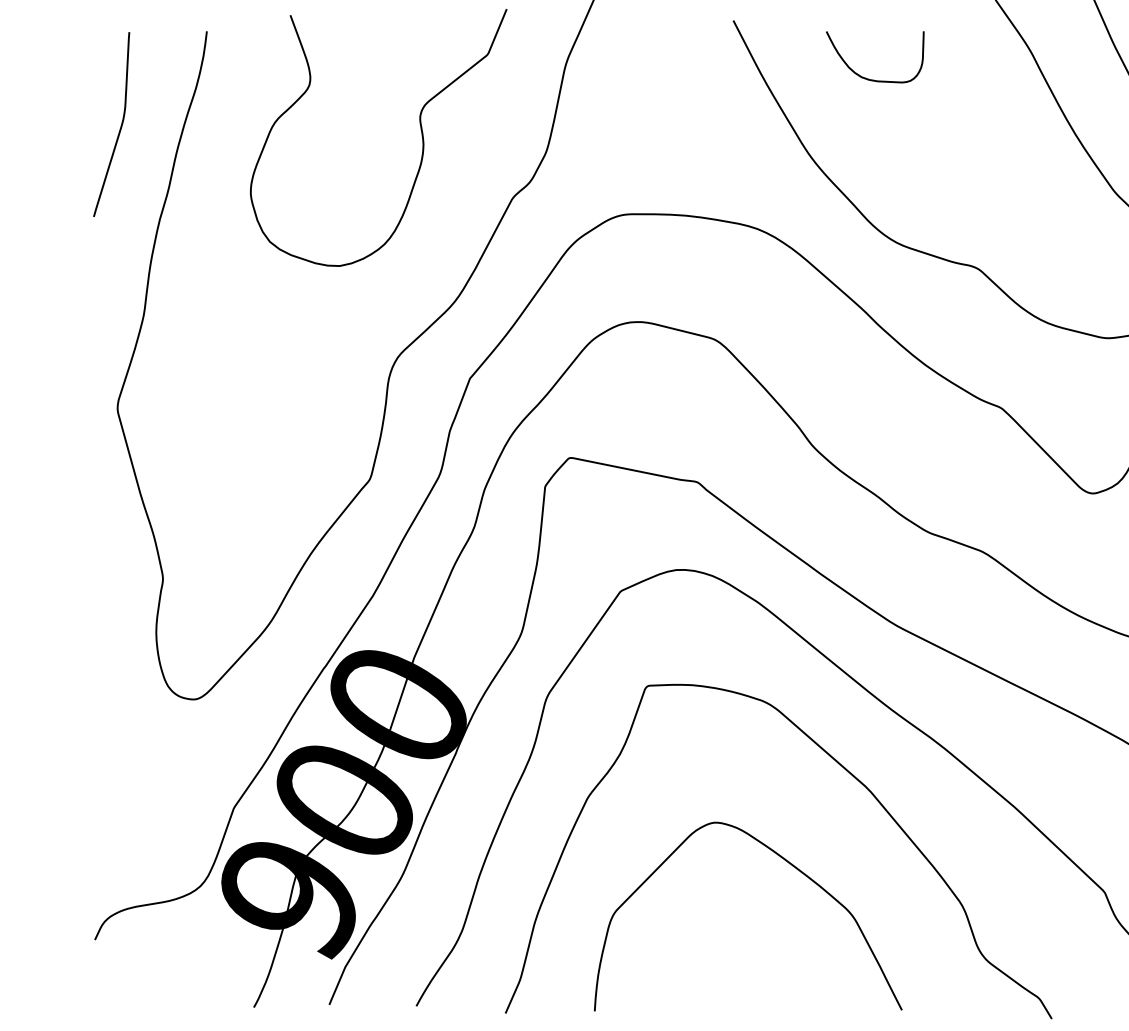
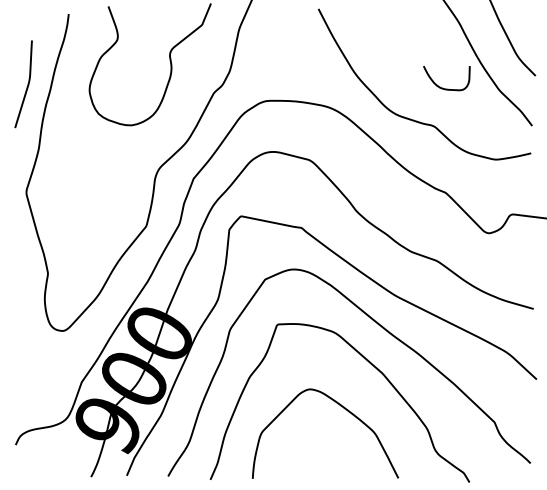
curve: (866, 76) -> (442, 87), moved
curve: (119, 125) -> (27, 84), moved

